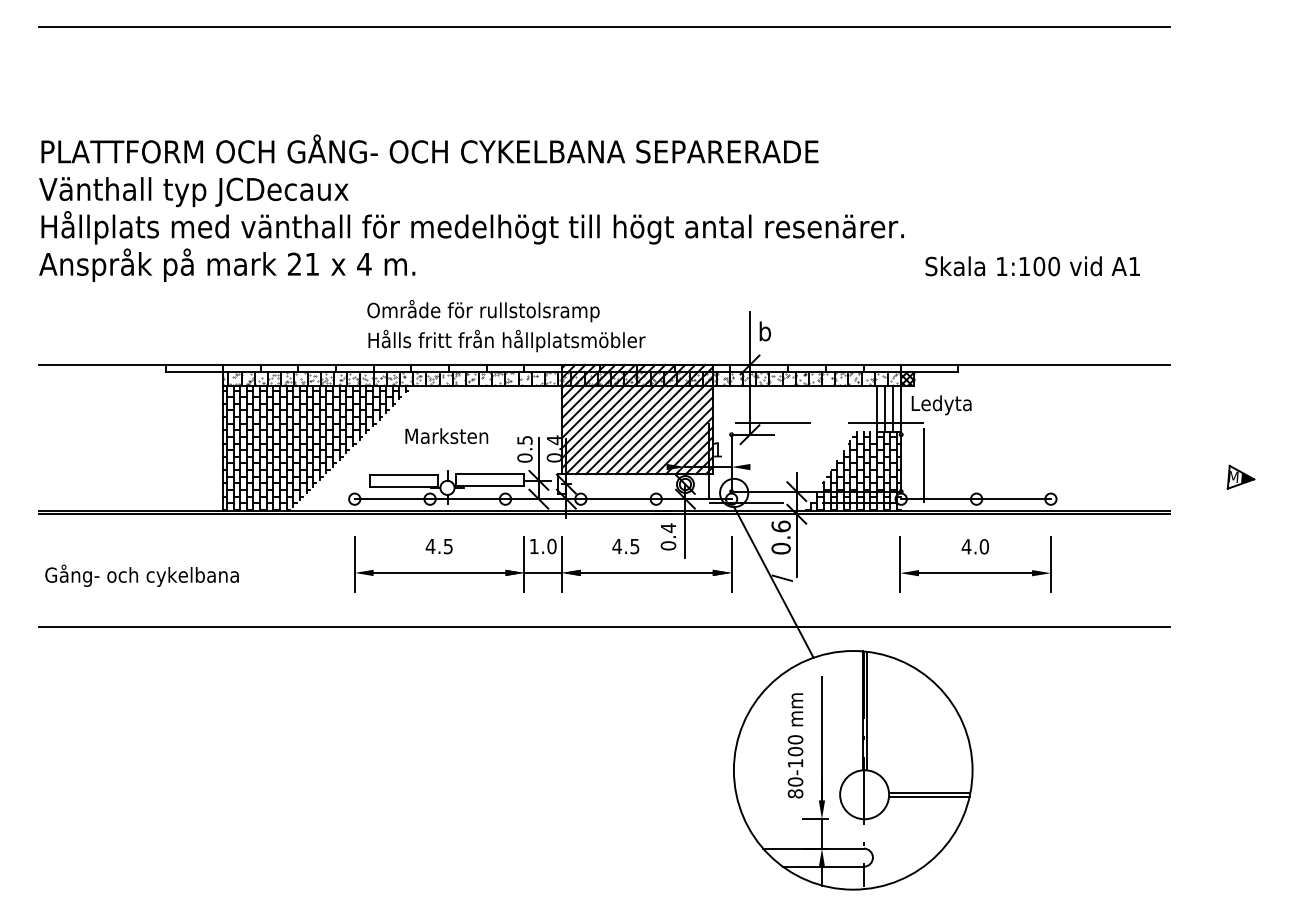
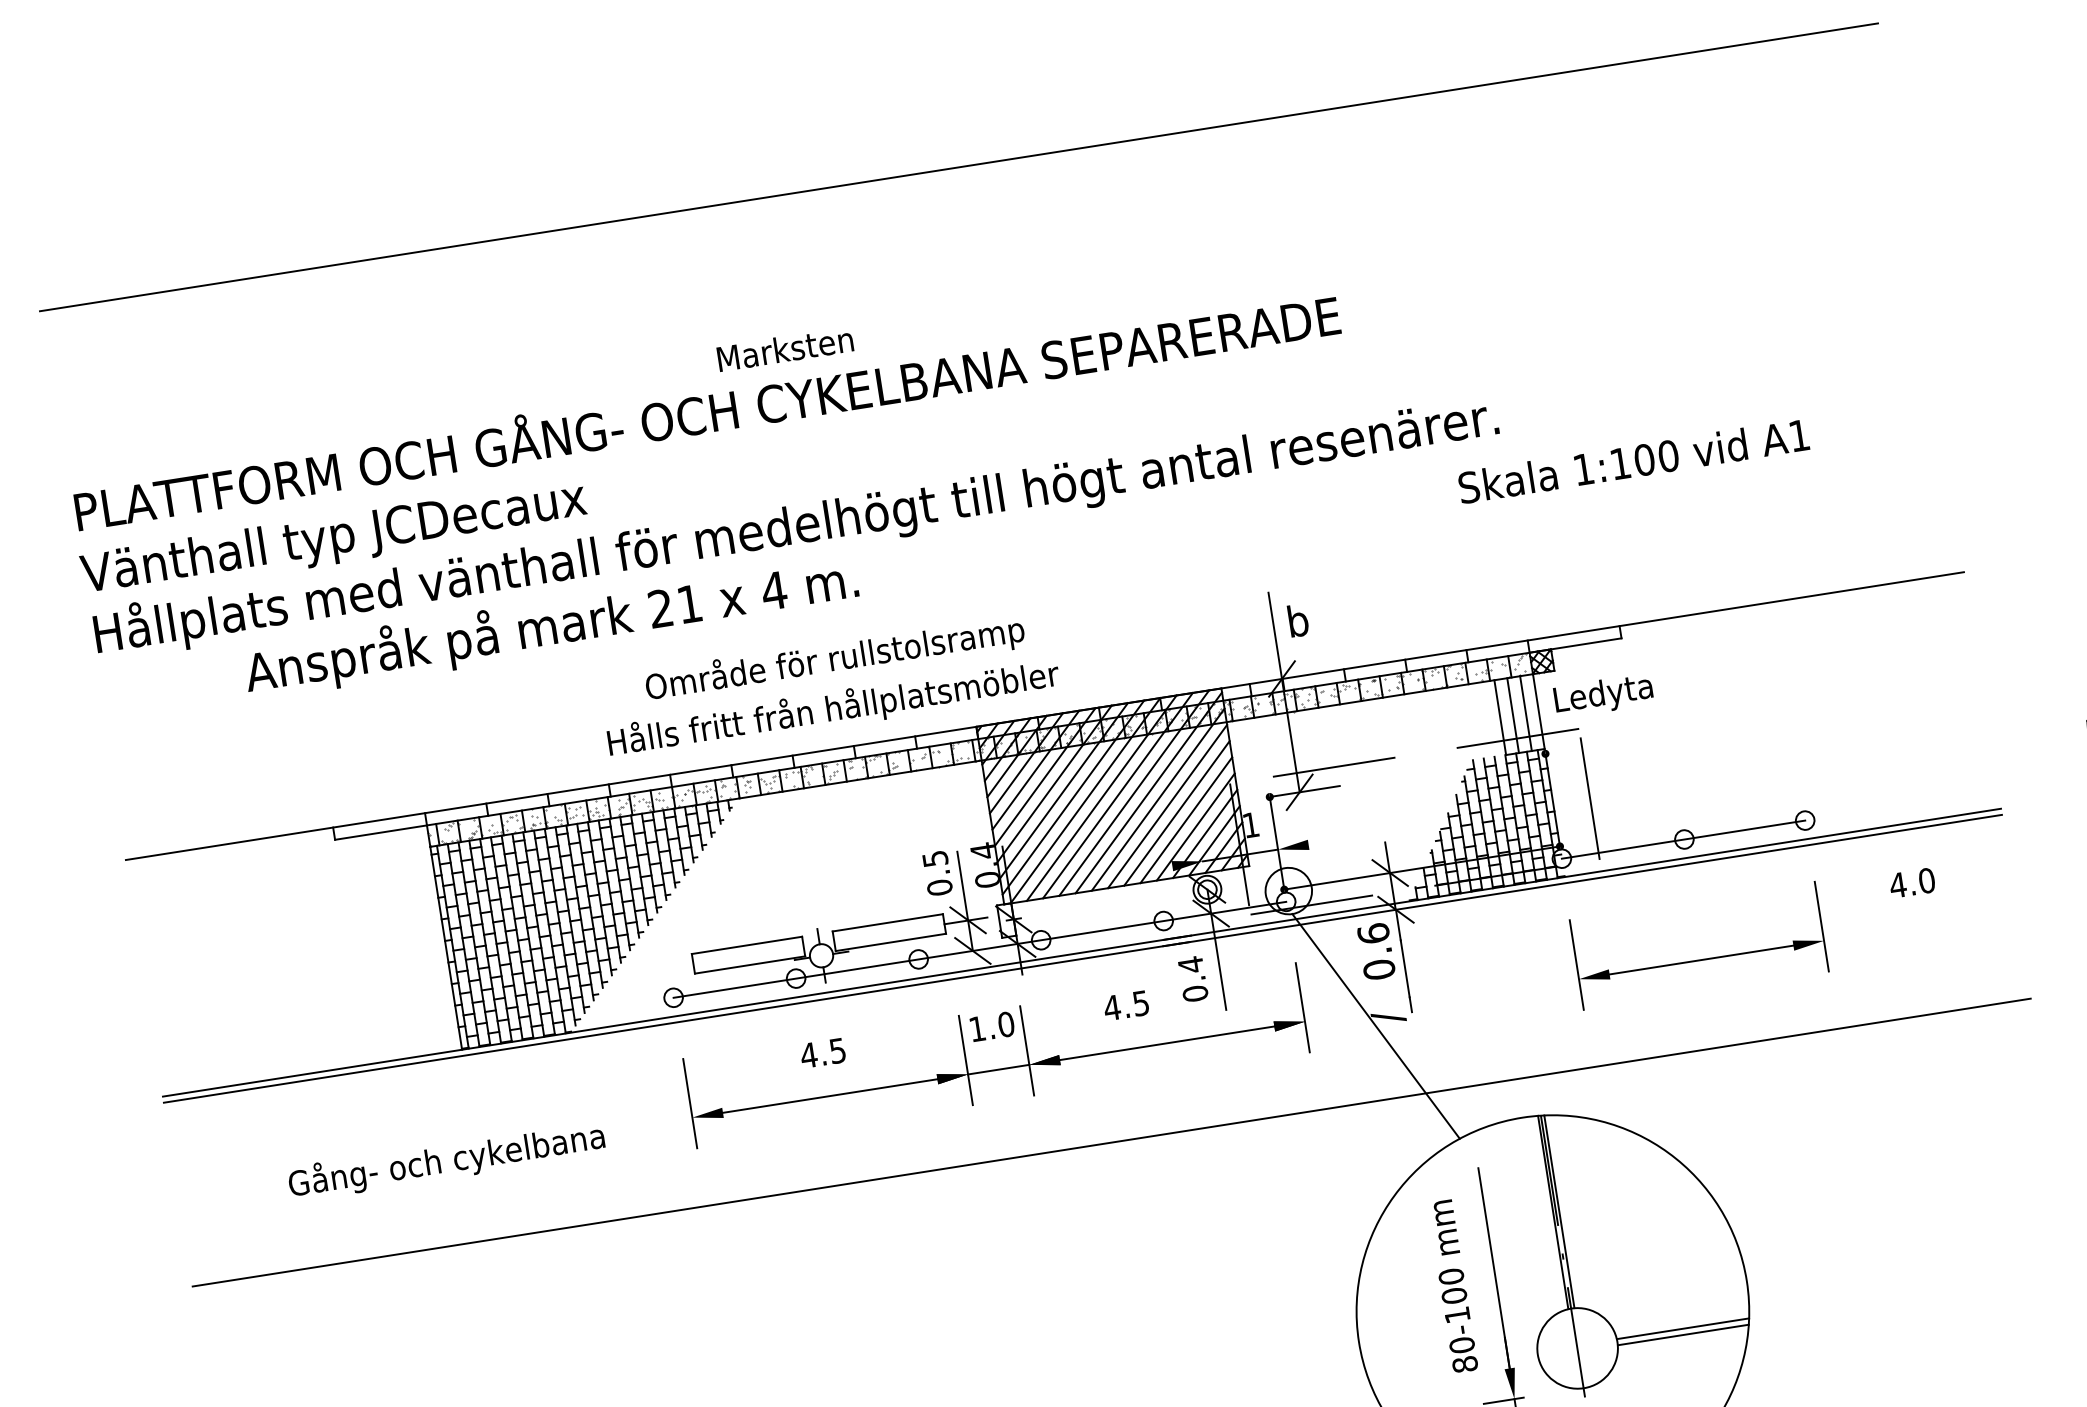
text: (227, 264) -> (551, 626), moved
text: (1032, 266) -> (1633, 461), moved
text: (506, 340) -> (832, 708), moved
text: (446, 436) -> (784, 349), moved
text: (974, 546) -> (1910, 882), moved
text: (141, 575) -> (445, 1160), moved

